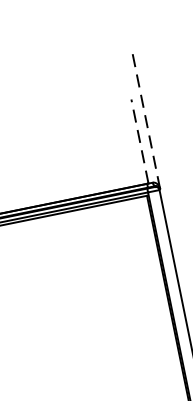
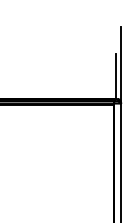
line: (146, 119) -> (121, 65), dashed -> solid
line: (139, 141) -> (115, 76), dashed -> solid

